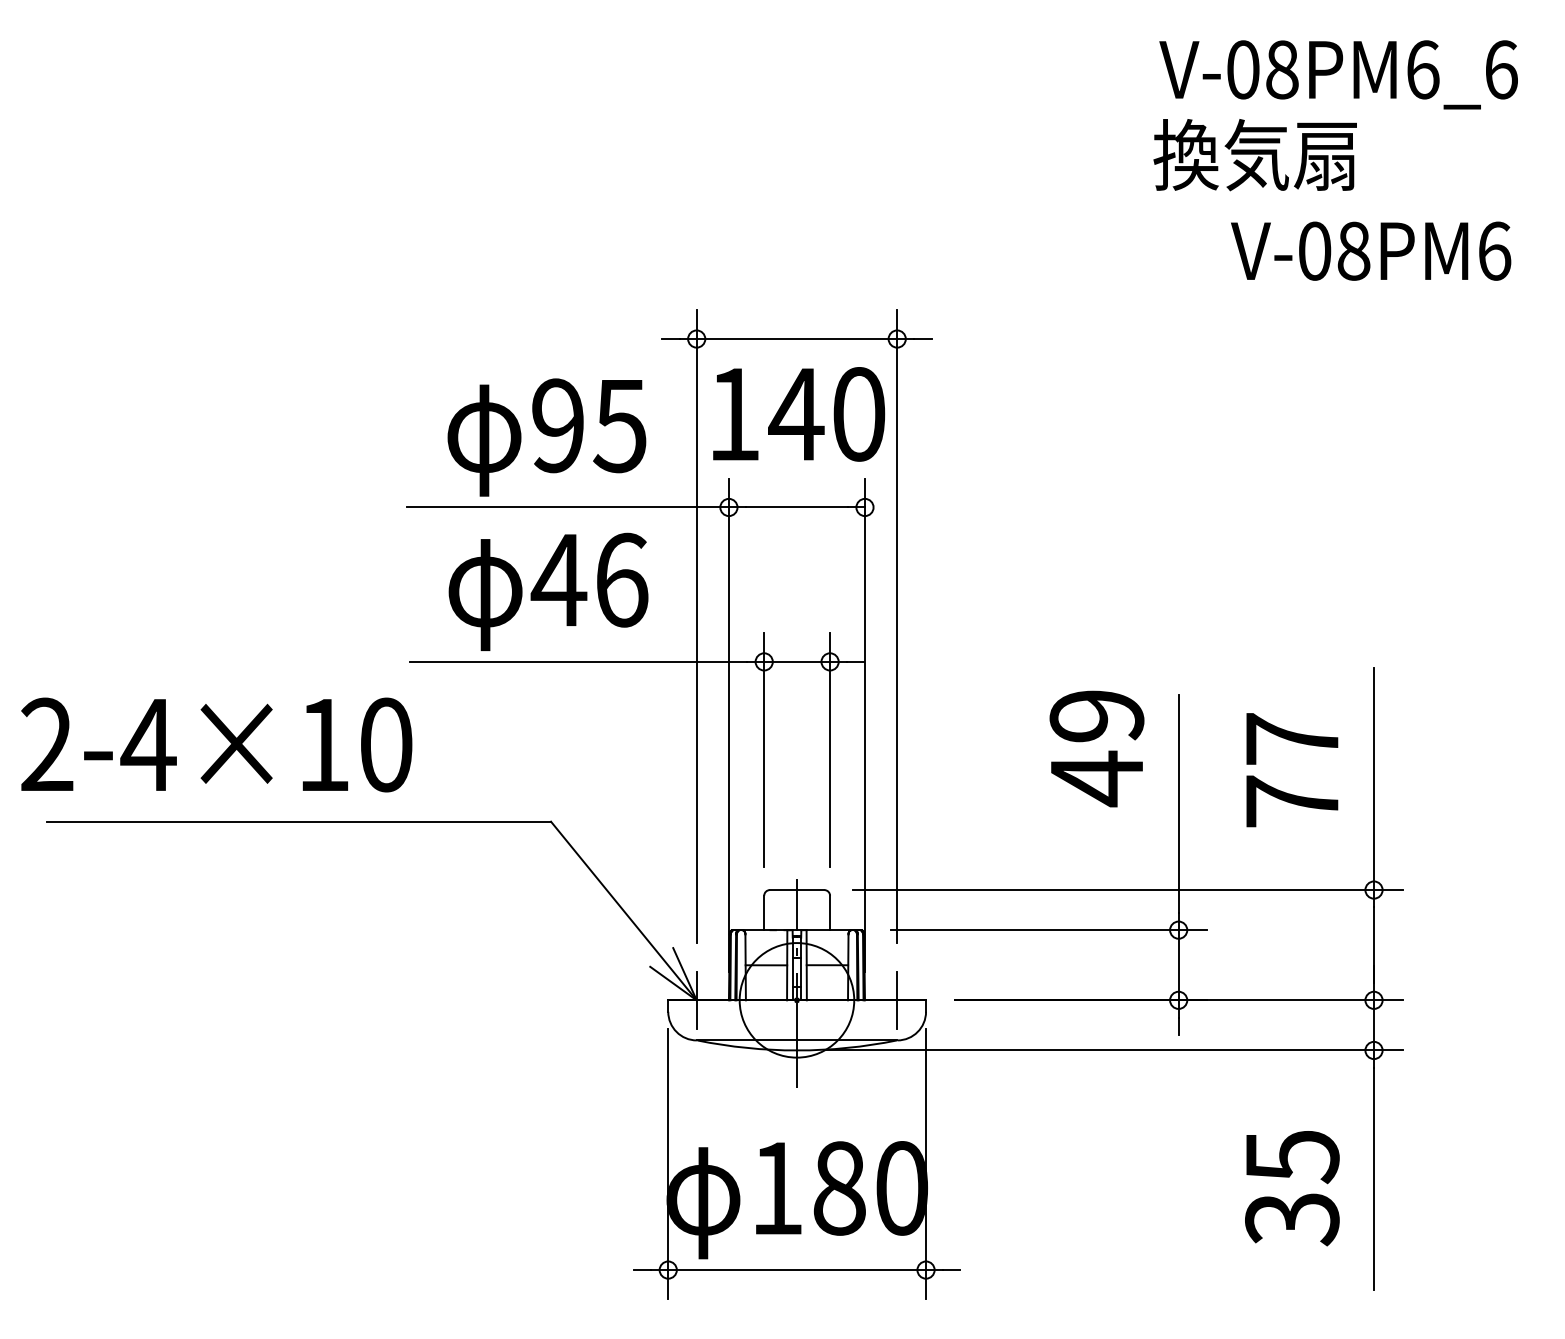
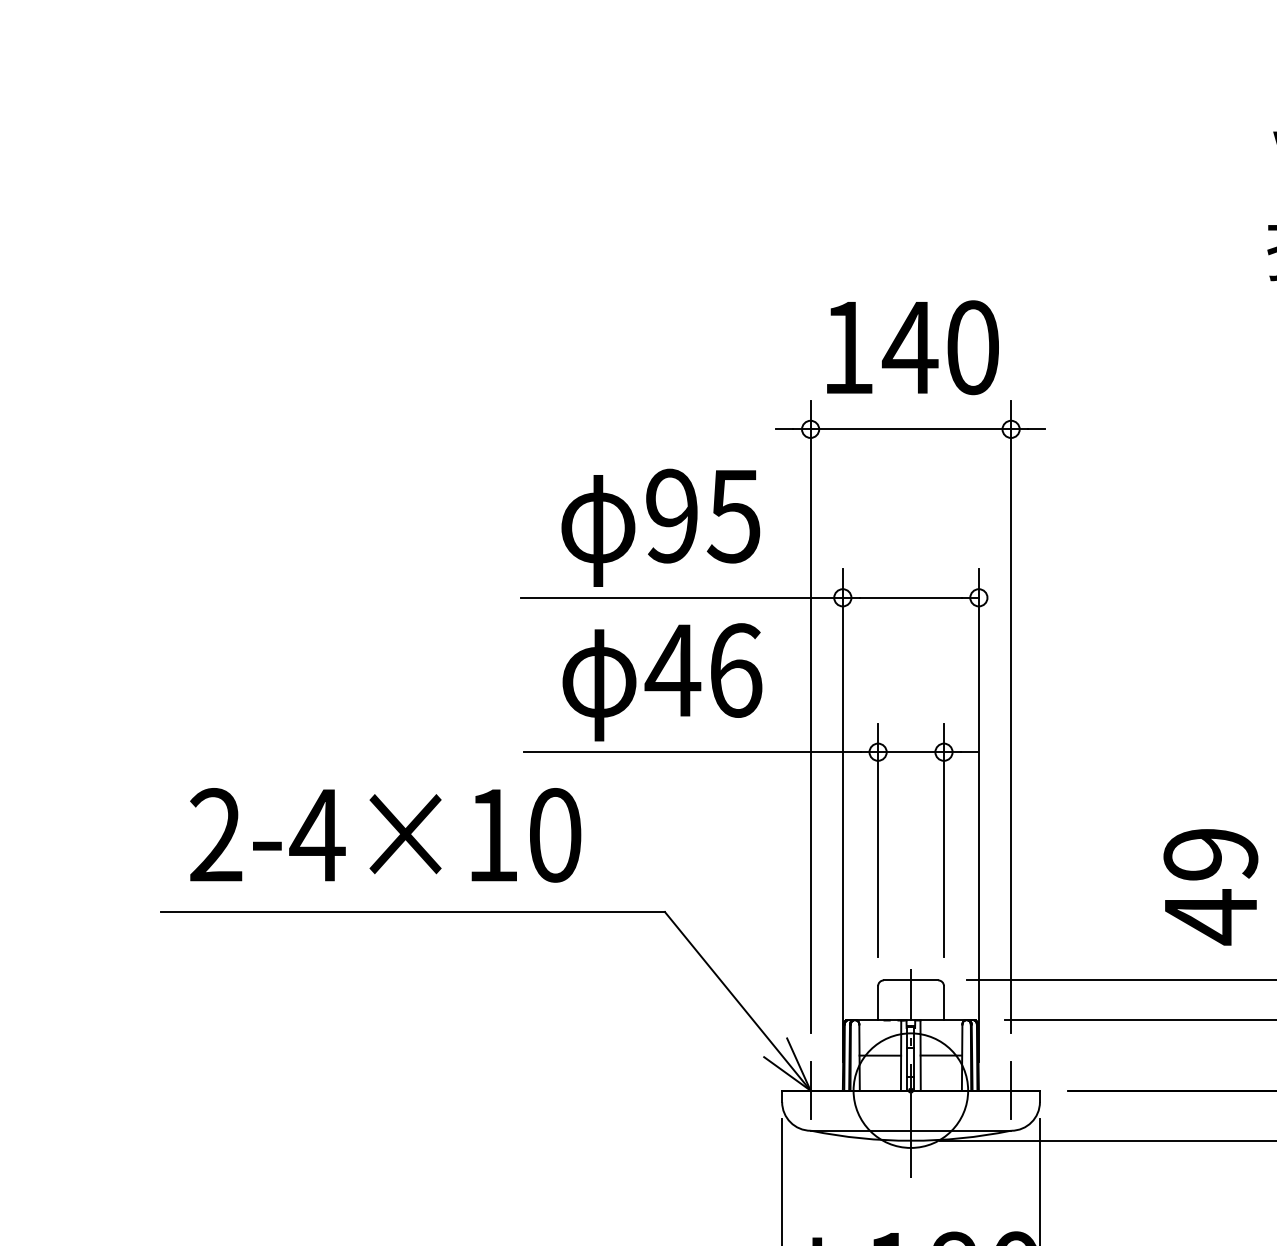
text: (799, 414) -> (913, 347), moved
text: (216, 744) -> (385, 834), moved
text: (1096, 748) -> (1210, 886), moved

